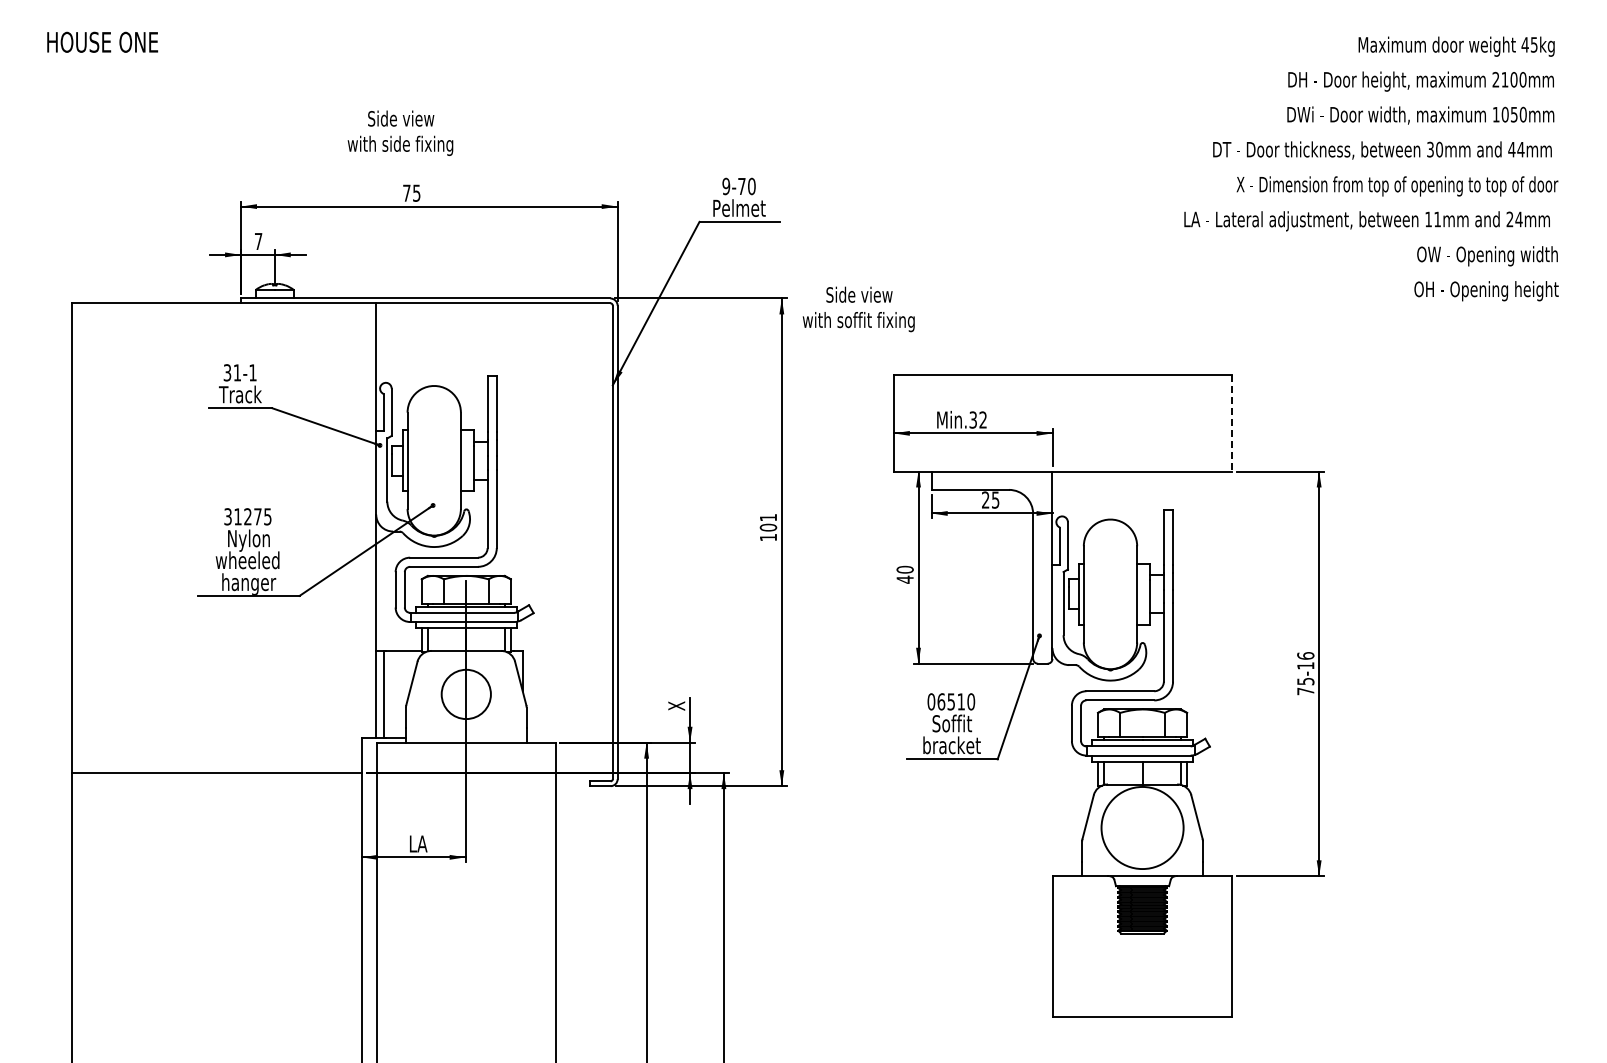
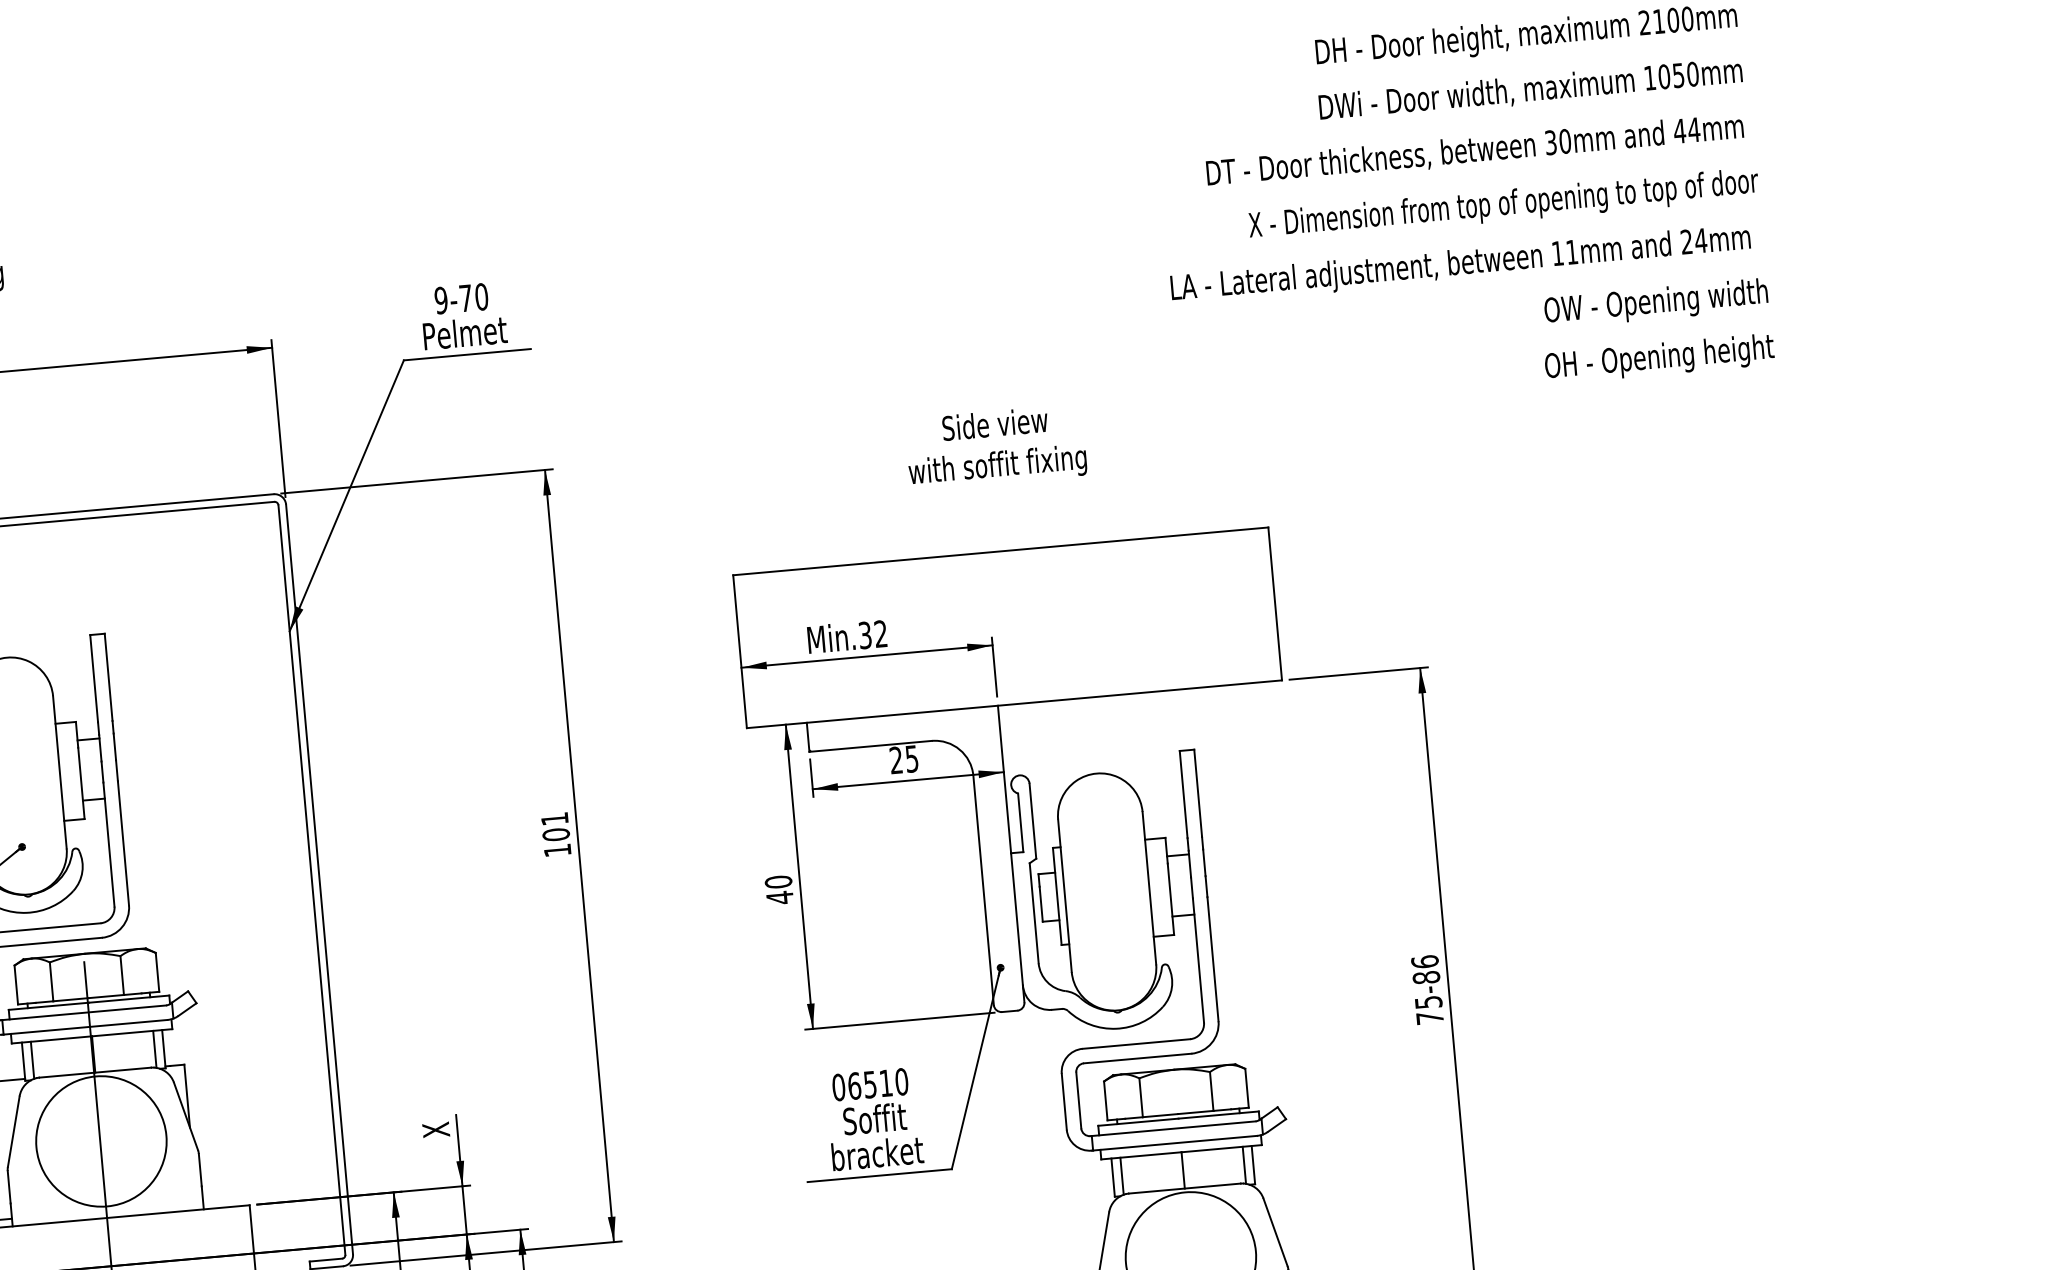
text: (858, 309) -> (995, 447), moved
line: (1231, 423) -> (1274, 604), dashed -> solid
text: (1305, 665) -> (1425, 977), 75-16 -> 75-86
circle: (466, 694) -> (101, 1141), size x1.67

